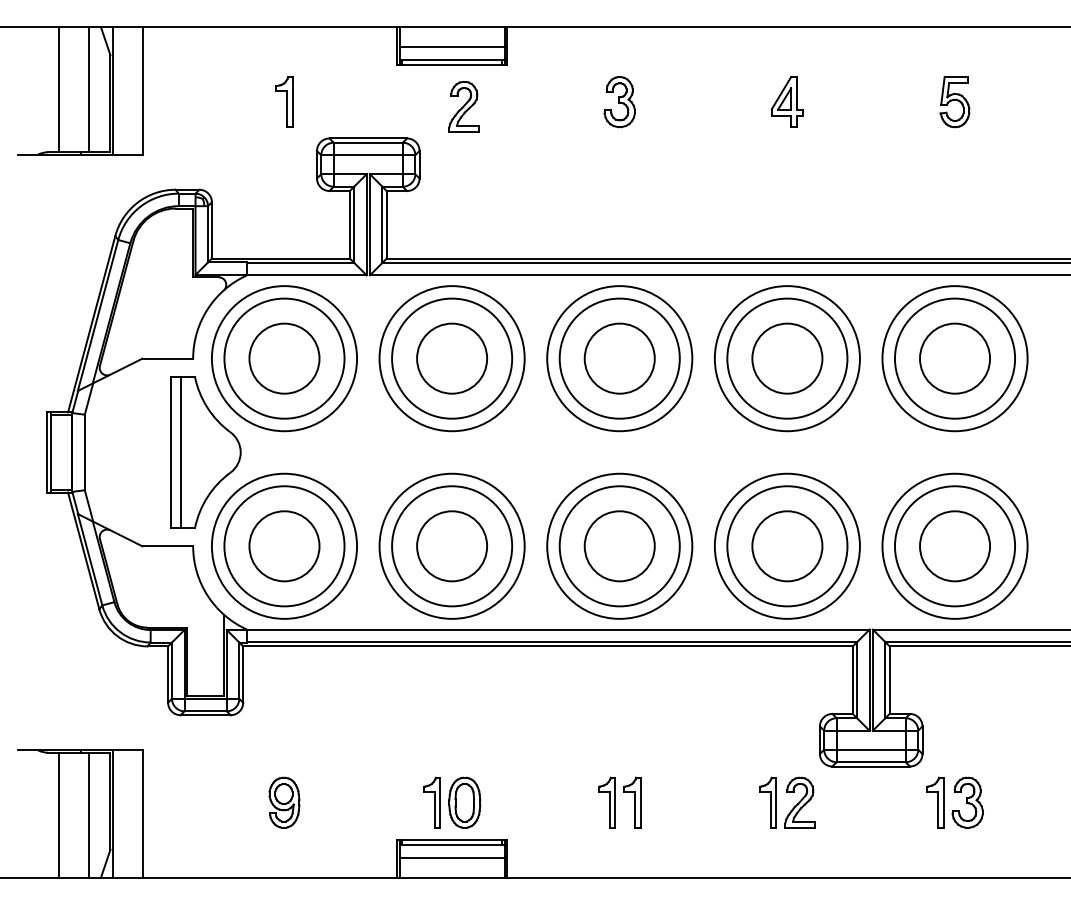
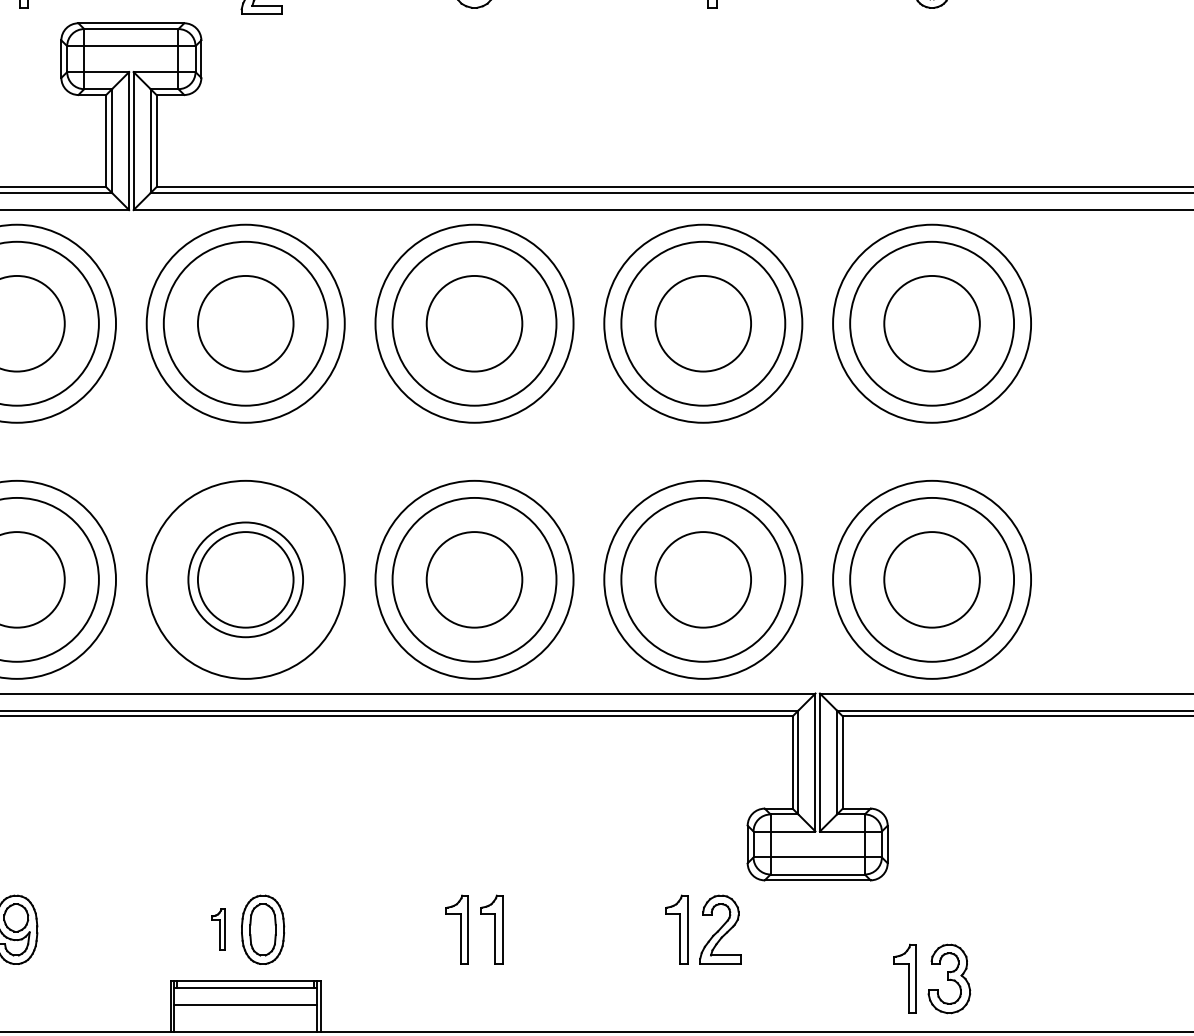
circle: (452, 546) -> (246, 580), size x0.7
part: (431, 802) -> (217, 929), size x0.6
part: (954, 810) -> (931, 989), moved

